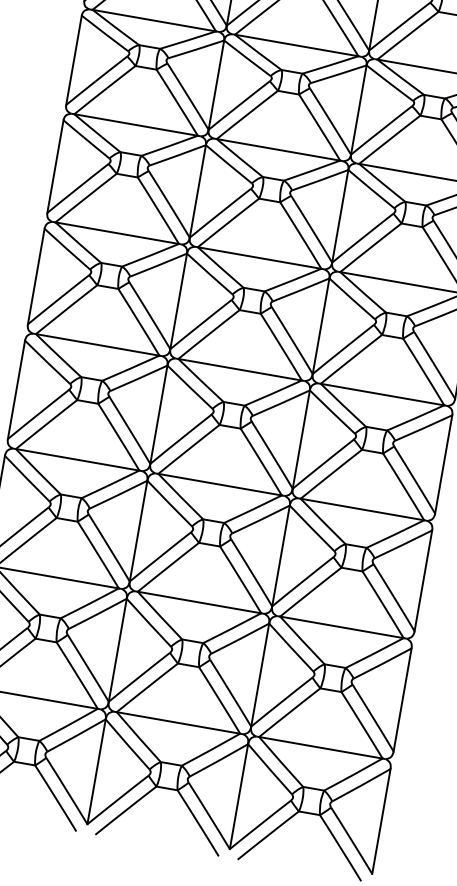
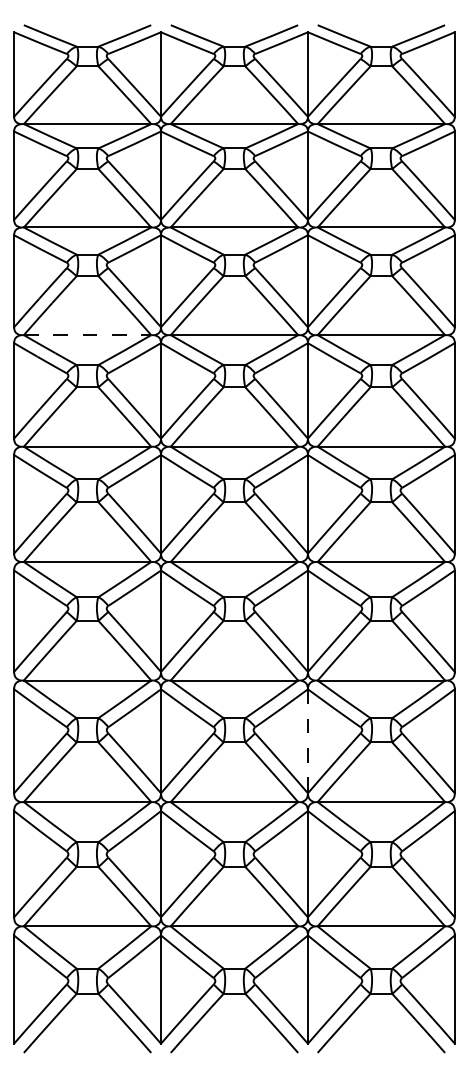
line: (135, 125) -> (87, 335), solid -> dashed
line: (280, 556) -> (307, 741), solid -> dashed

